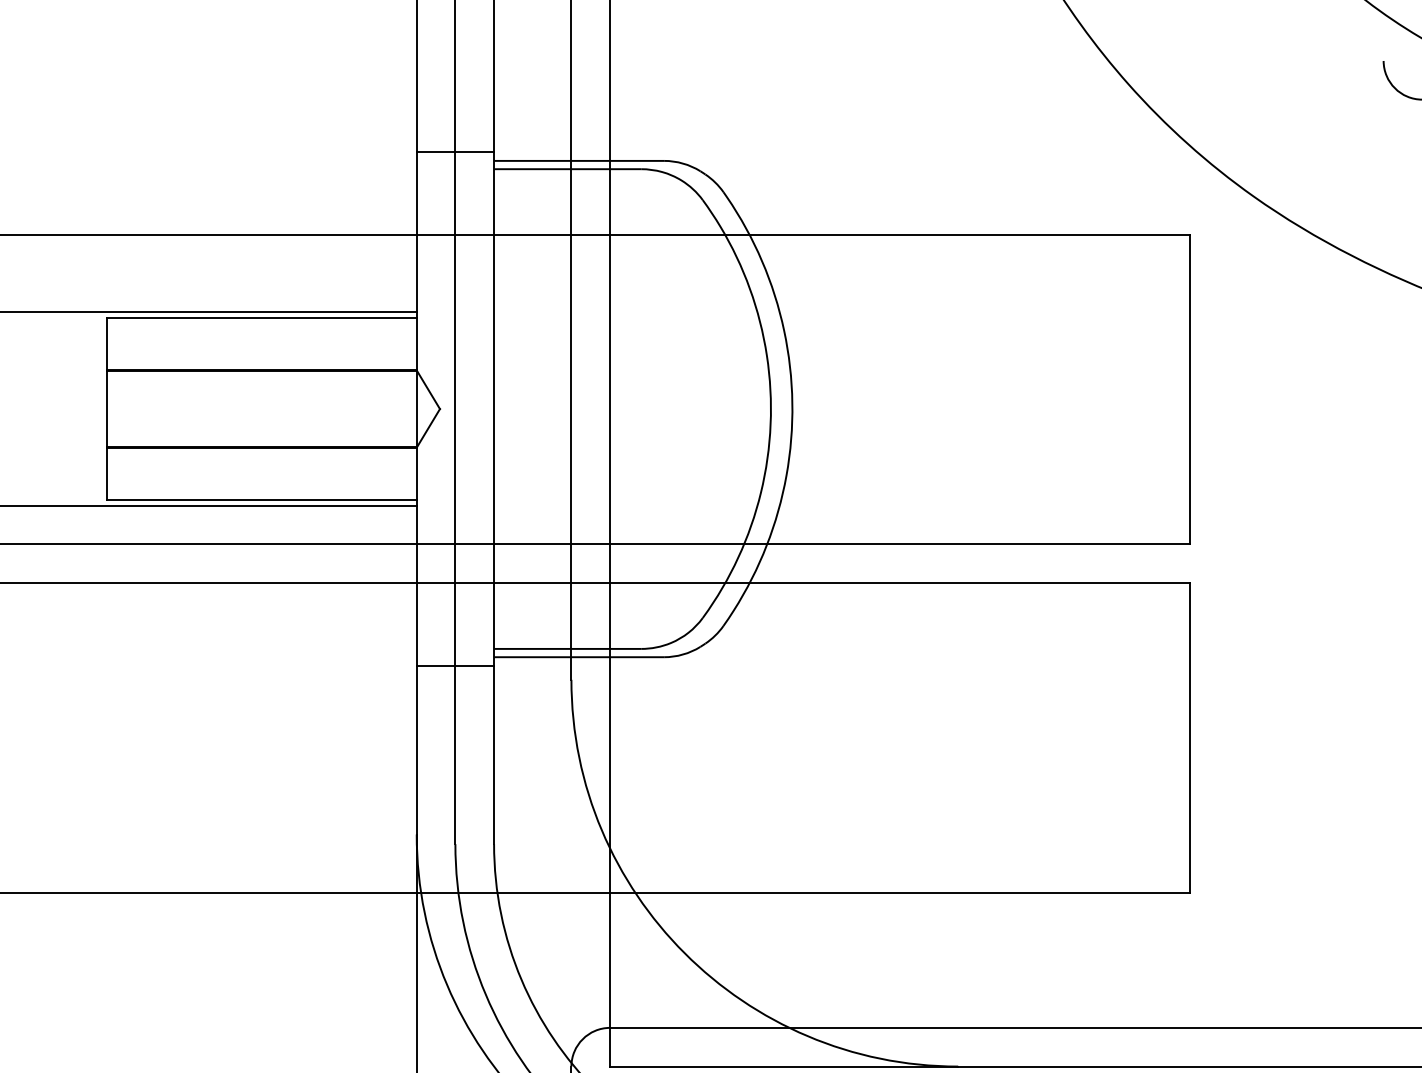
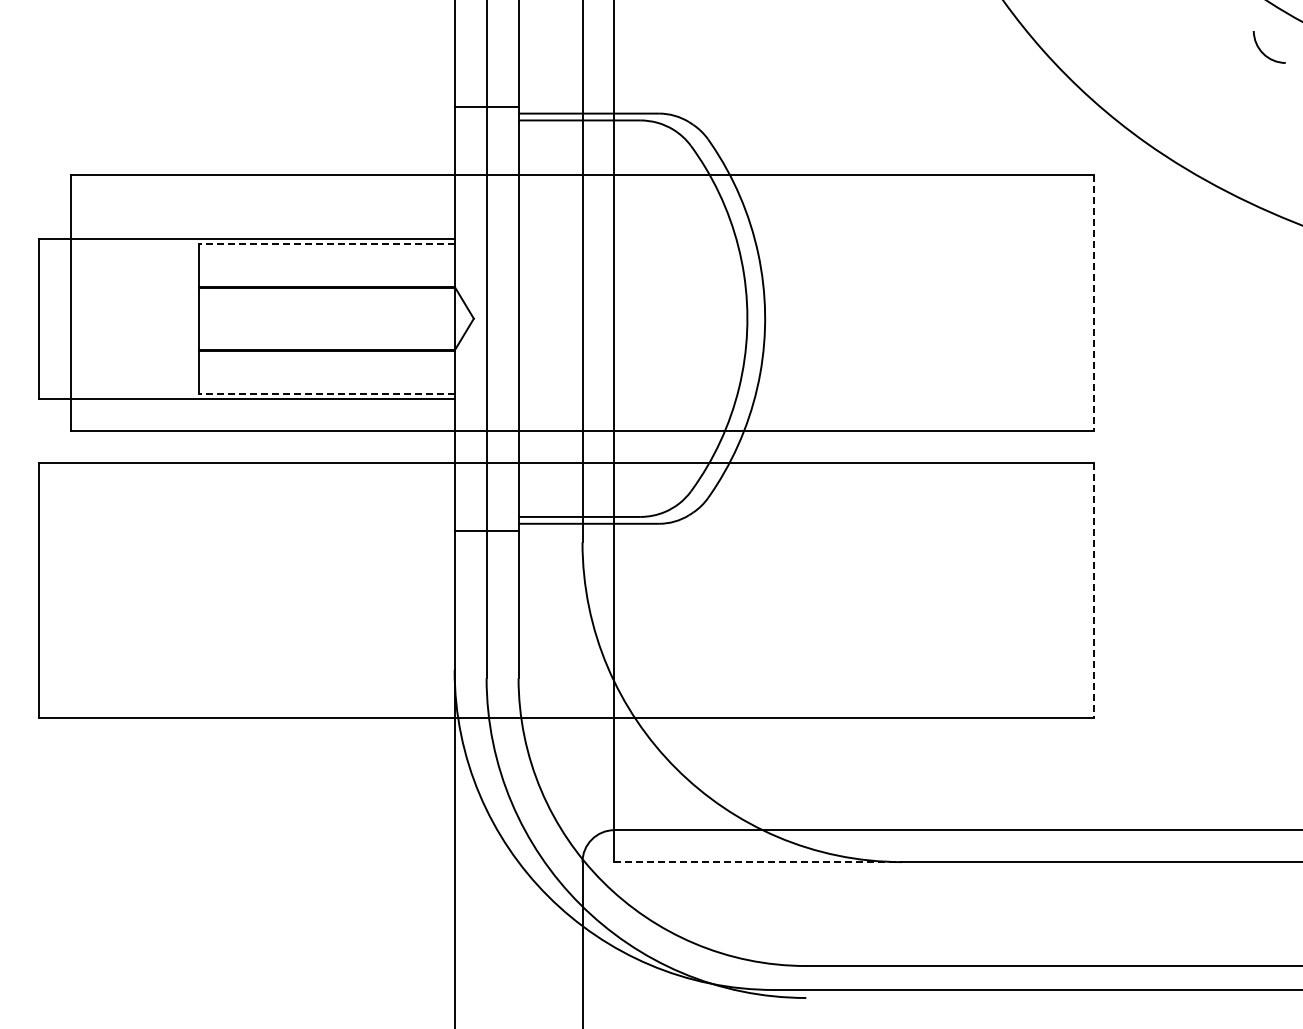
line: (261, 318) -> (326, 243), solid -> dashed
line: (1189, 389) -> (1093, 302), solid -> dashed
line: (261, 499) -> (326, 393), solid -> dashed
line: (1189, 737) -> (1093, 590), solid -> dashed
line: (784, 1067) -> (758, 862), solid -> dashed

